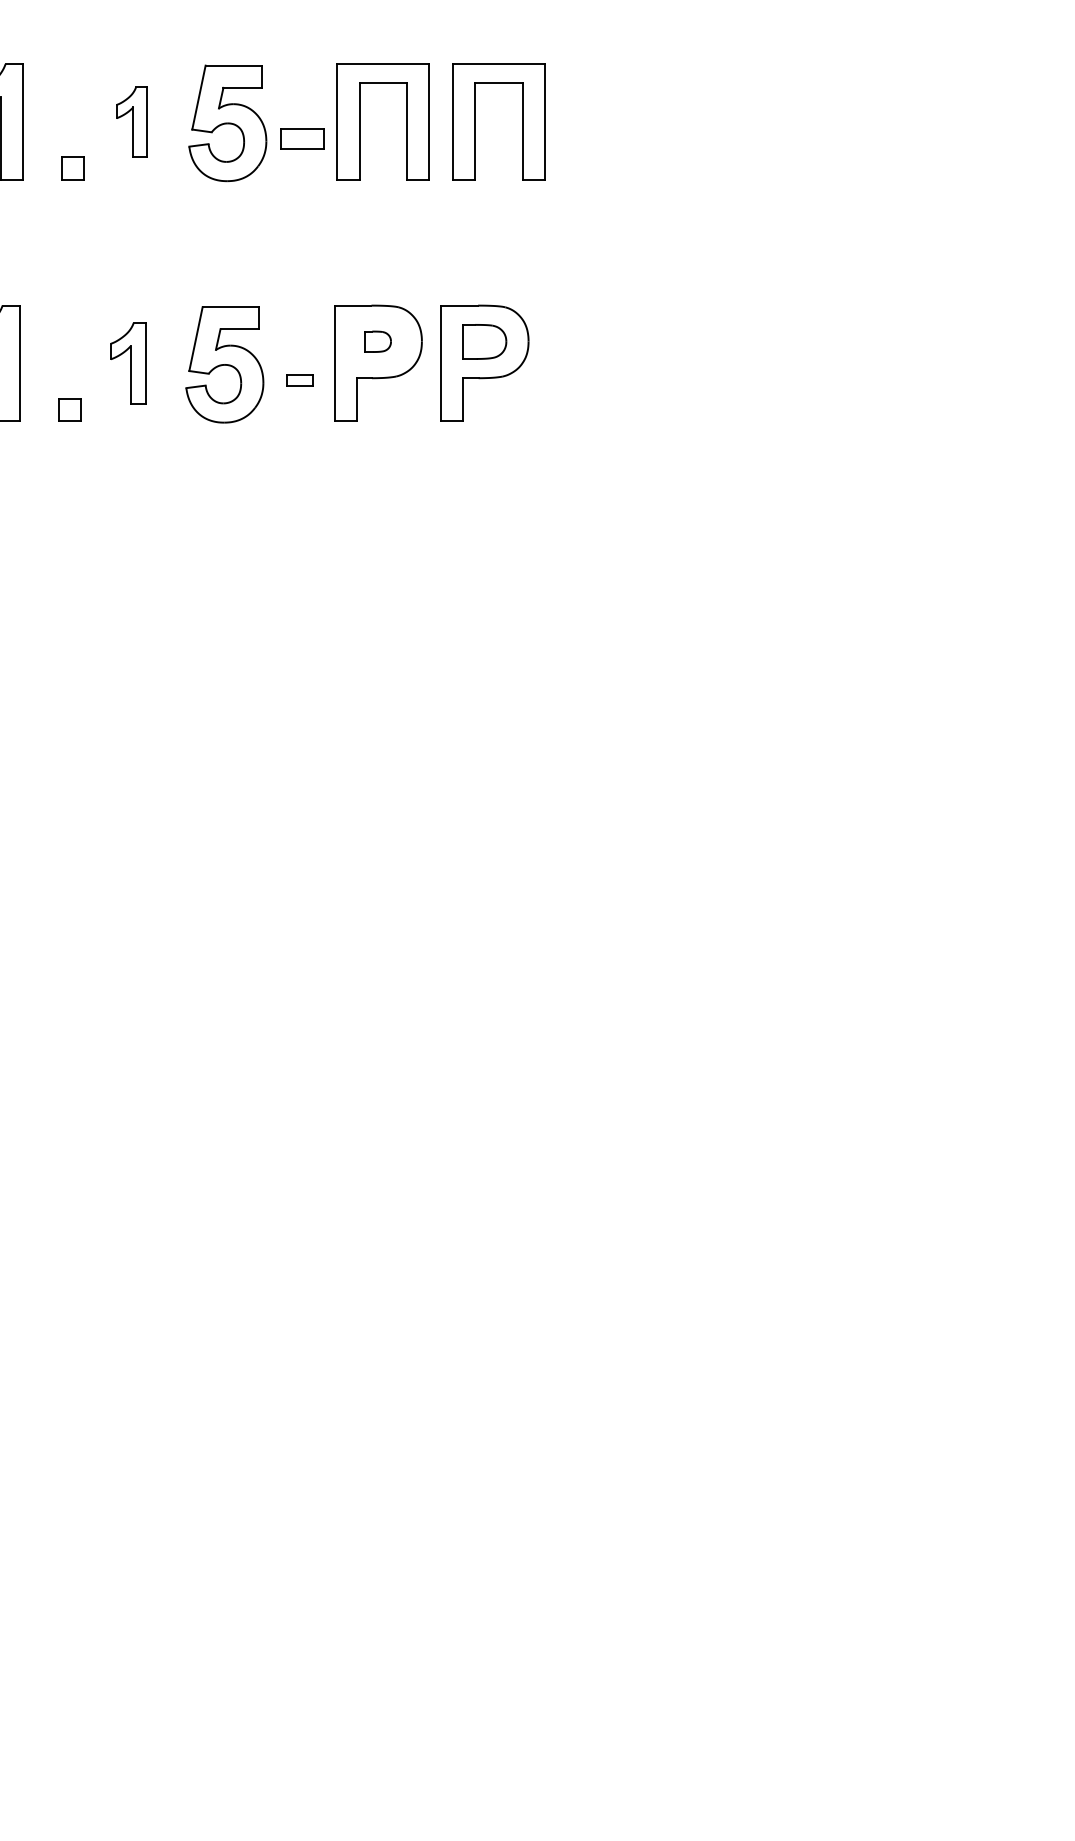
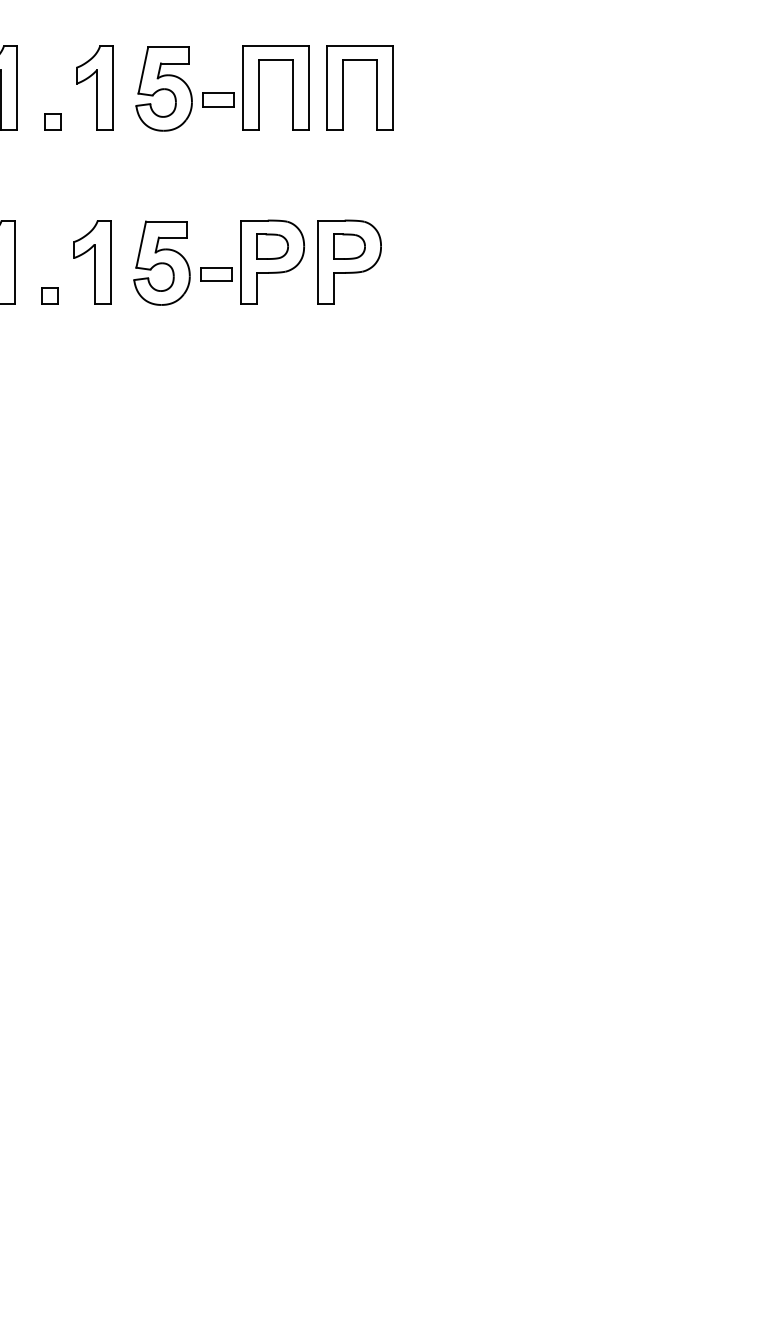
part: (131, 121) -> (94, 87), size x1.67
part: (378, 341) -> (272, 246), size x1.67
part: (128, 363) -> (92, 262), size x1.43
part: (300, 380) -> (216, 274), size x1.67

